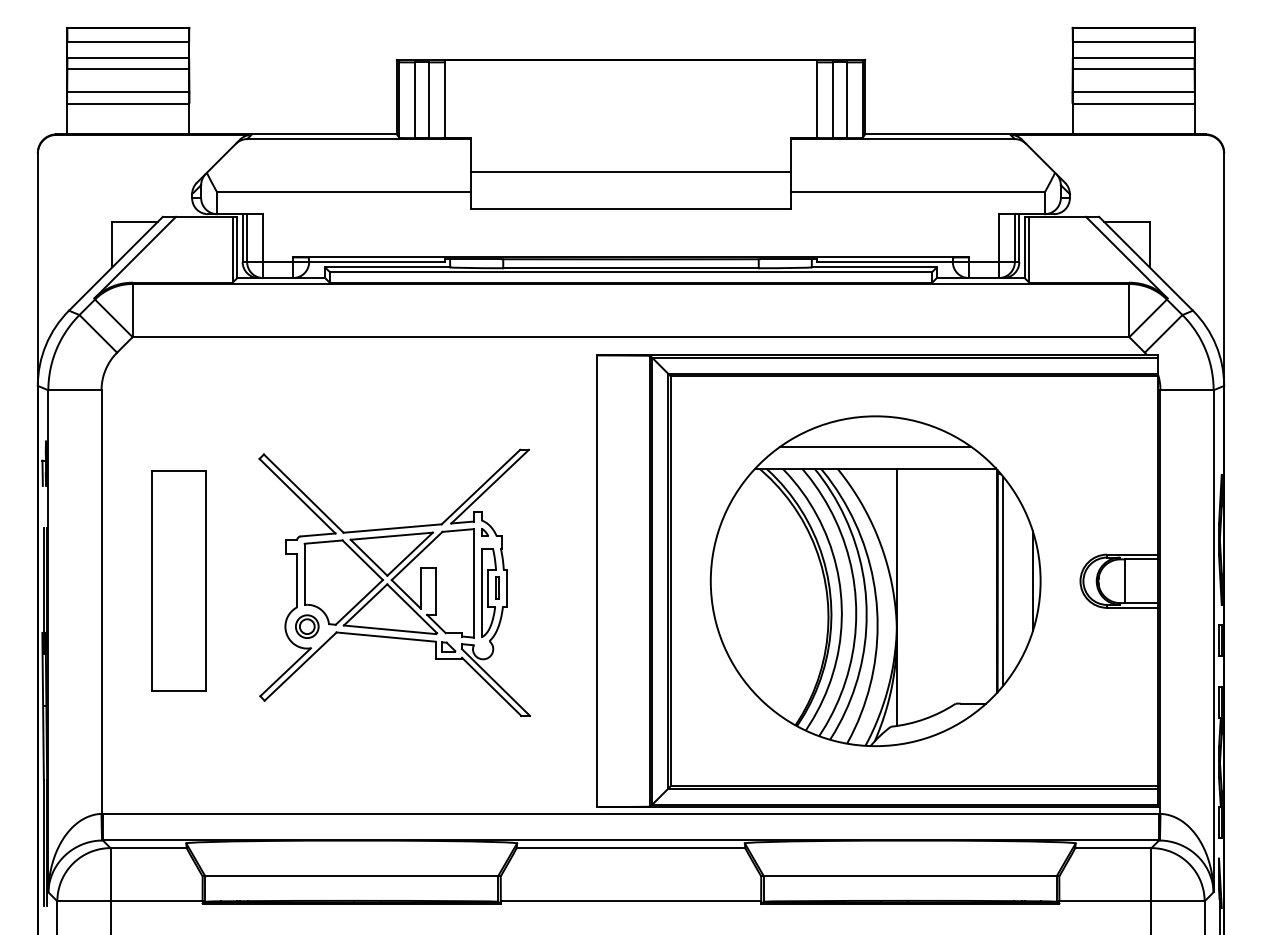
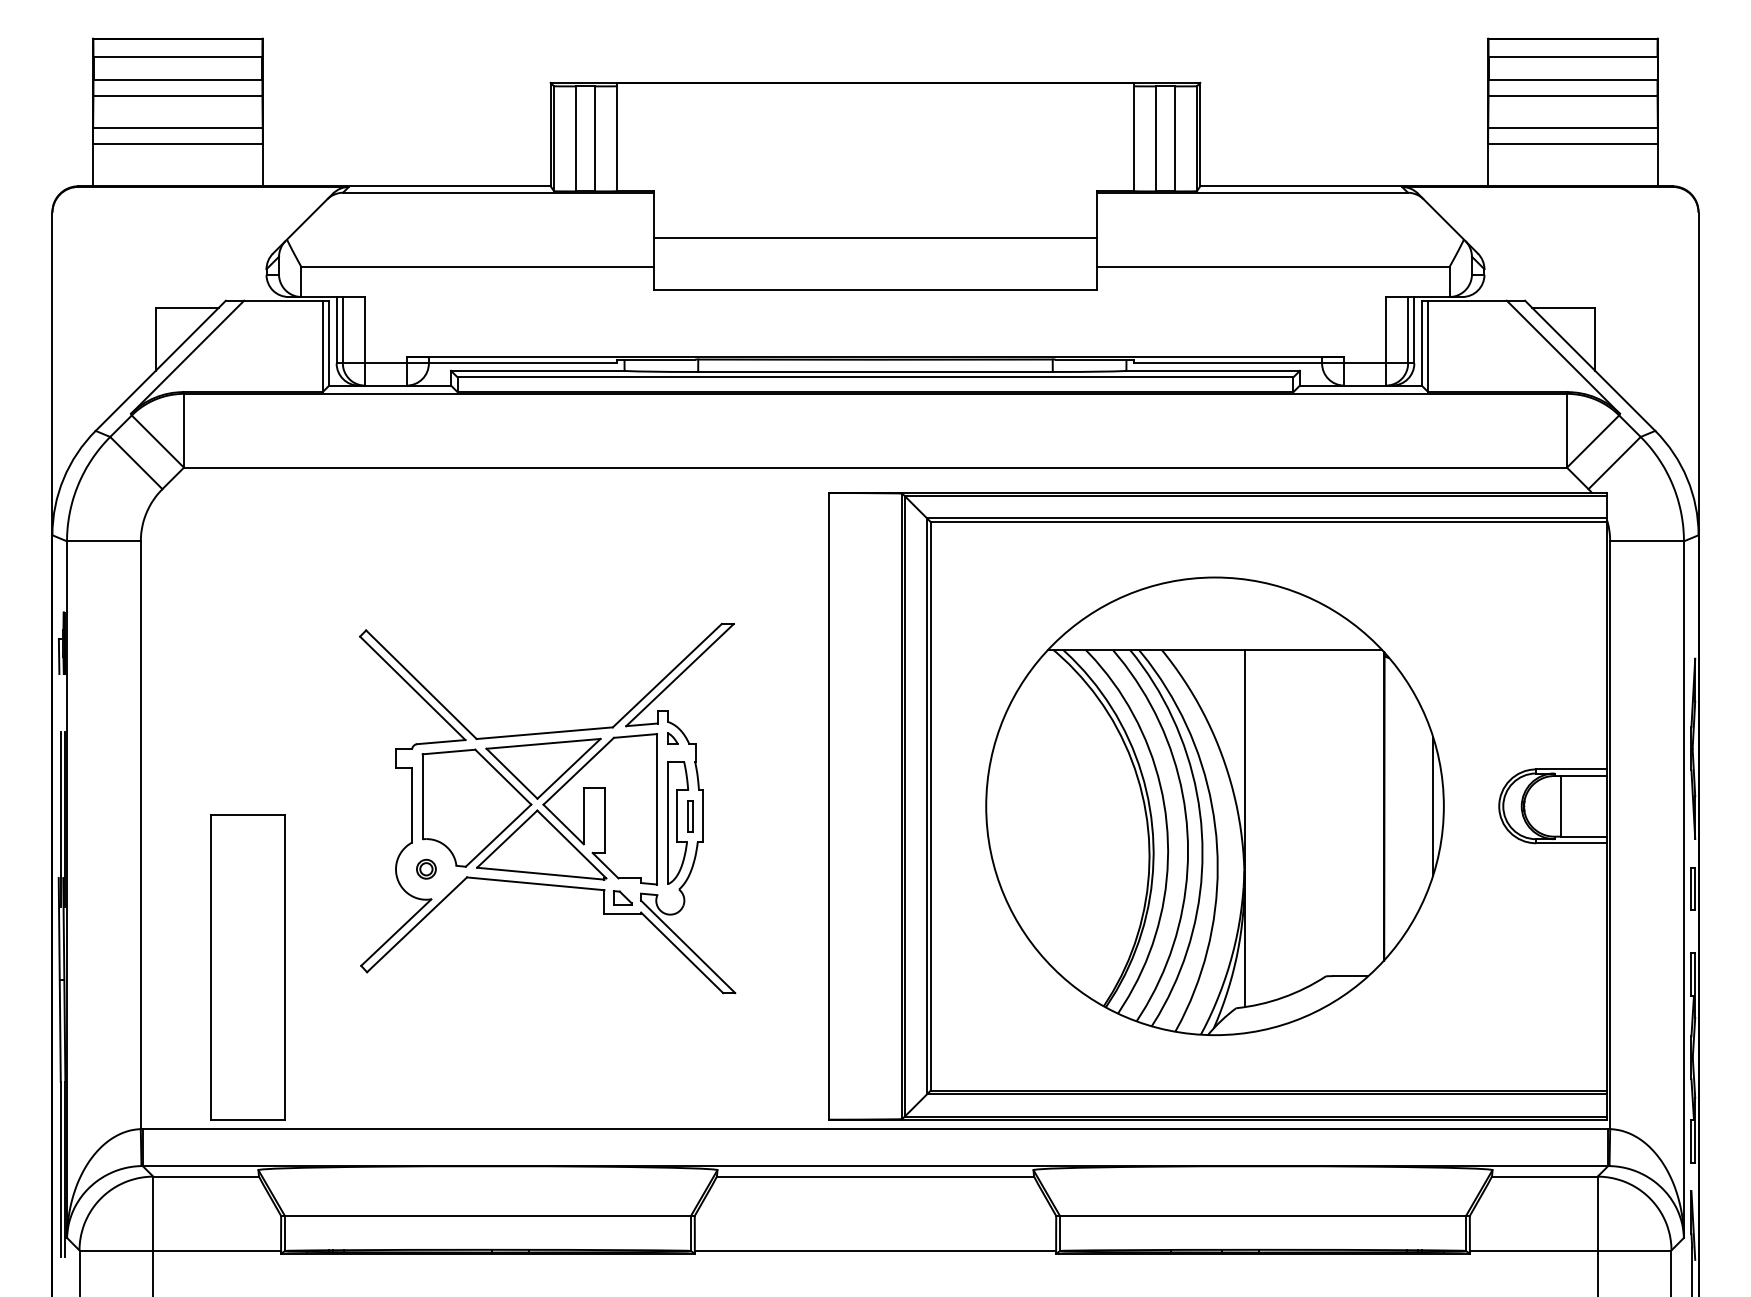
line: (875, 446) -> (1214, 619), removed
part: (178, 580) -> (247, 966), moved
line: (1003, 580) -> (1392, 805), removed
part: (307, 626) -> (426, 869), size x0.6

